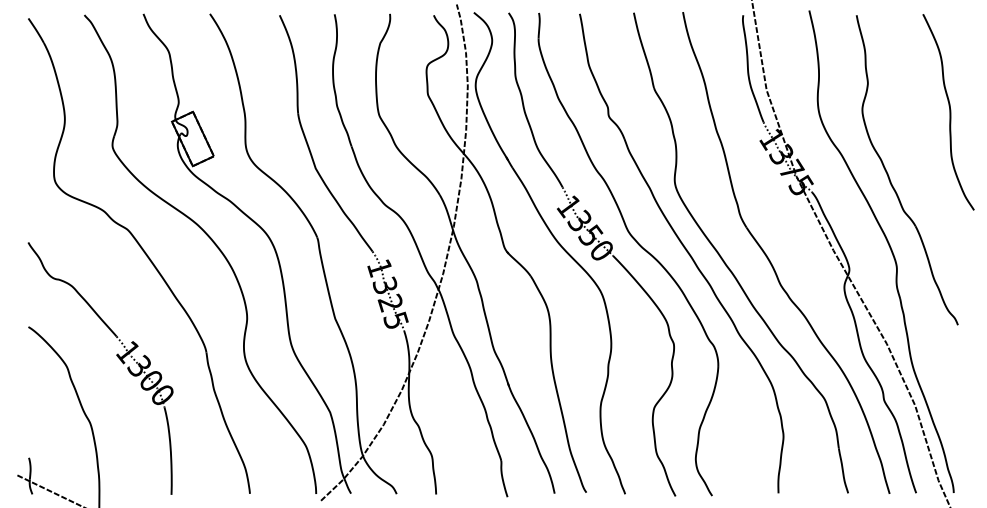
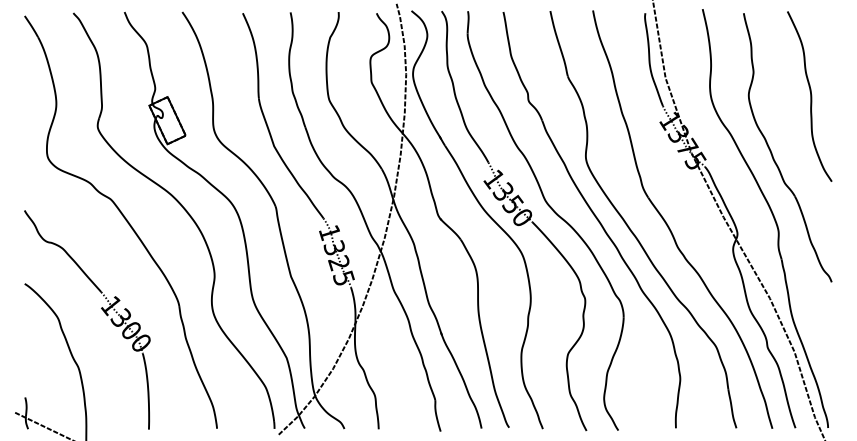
curve: (949, 112) -> (810, 96), moved

